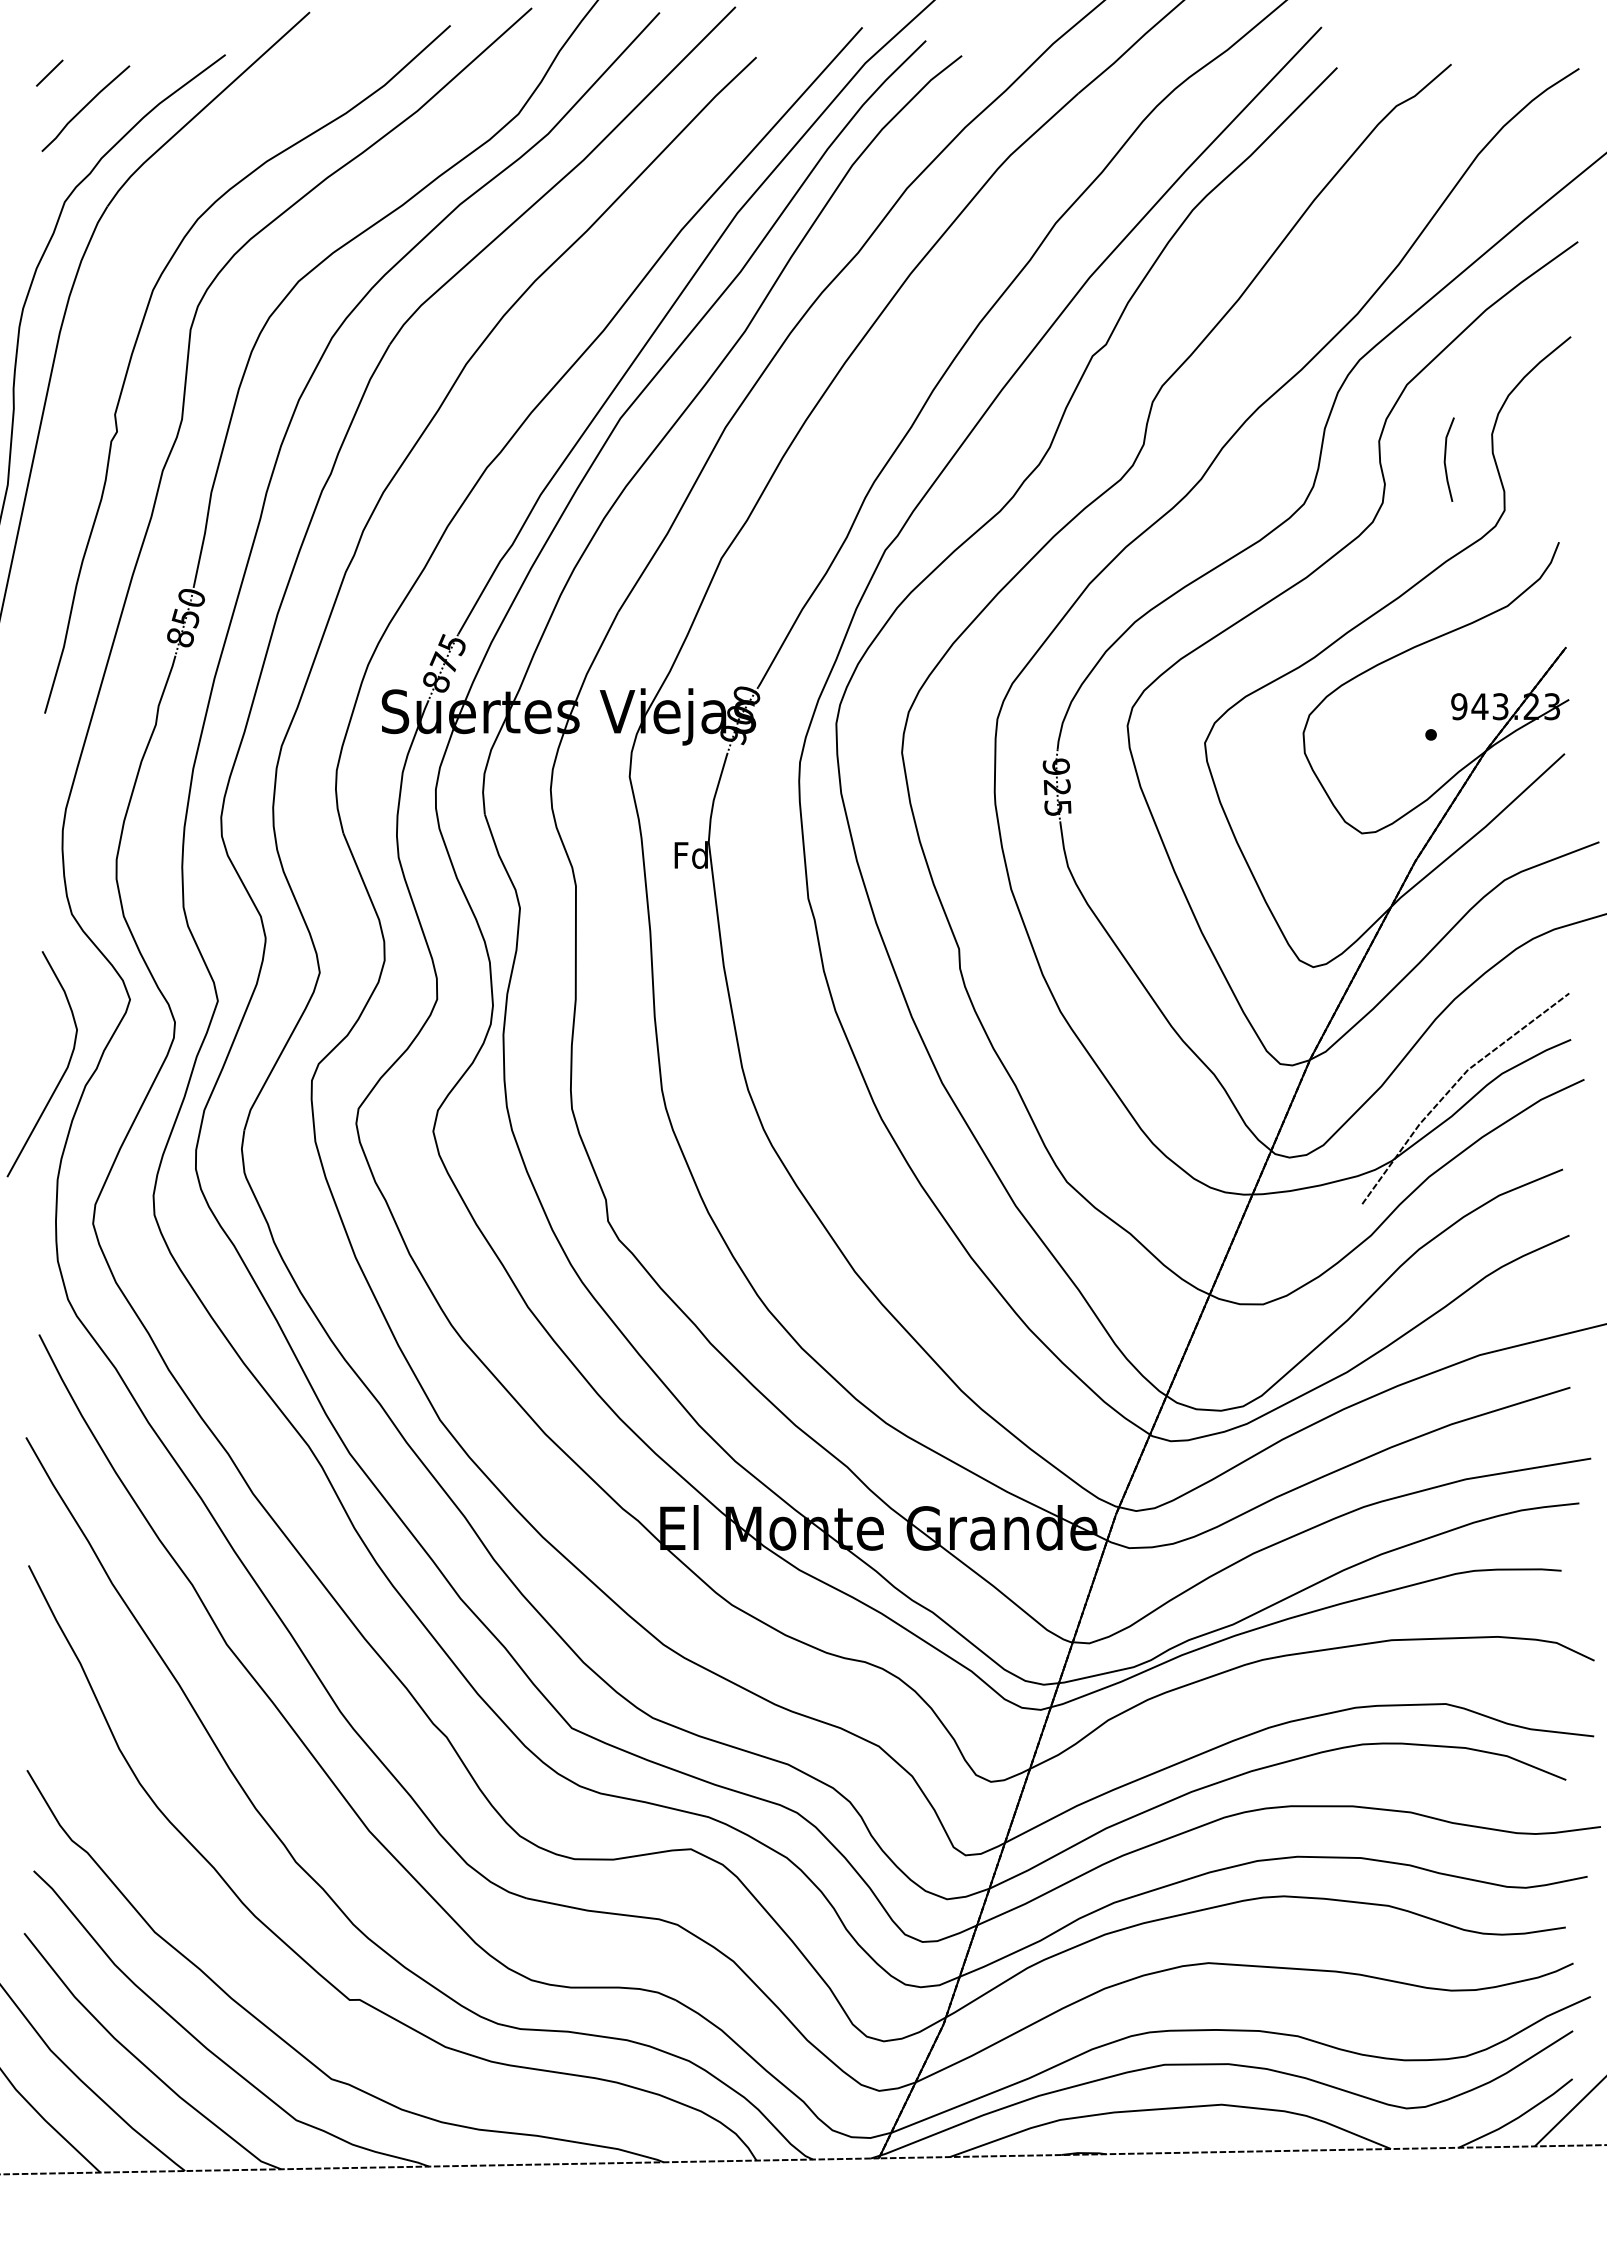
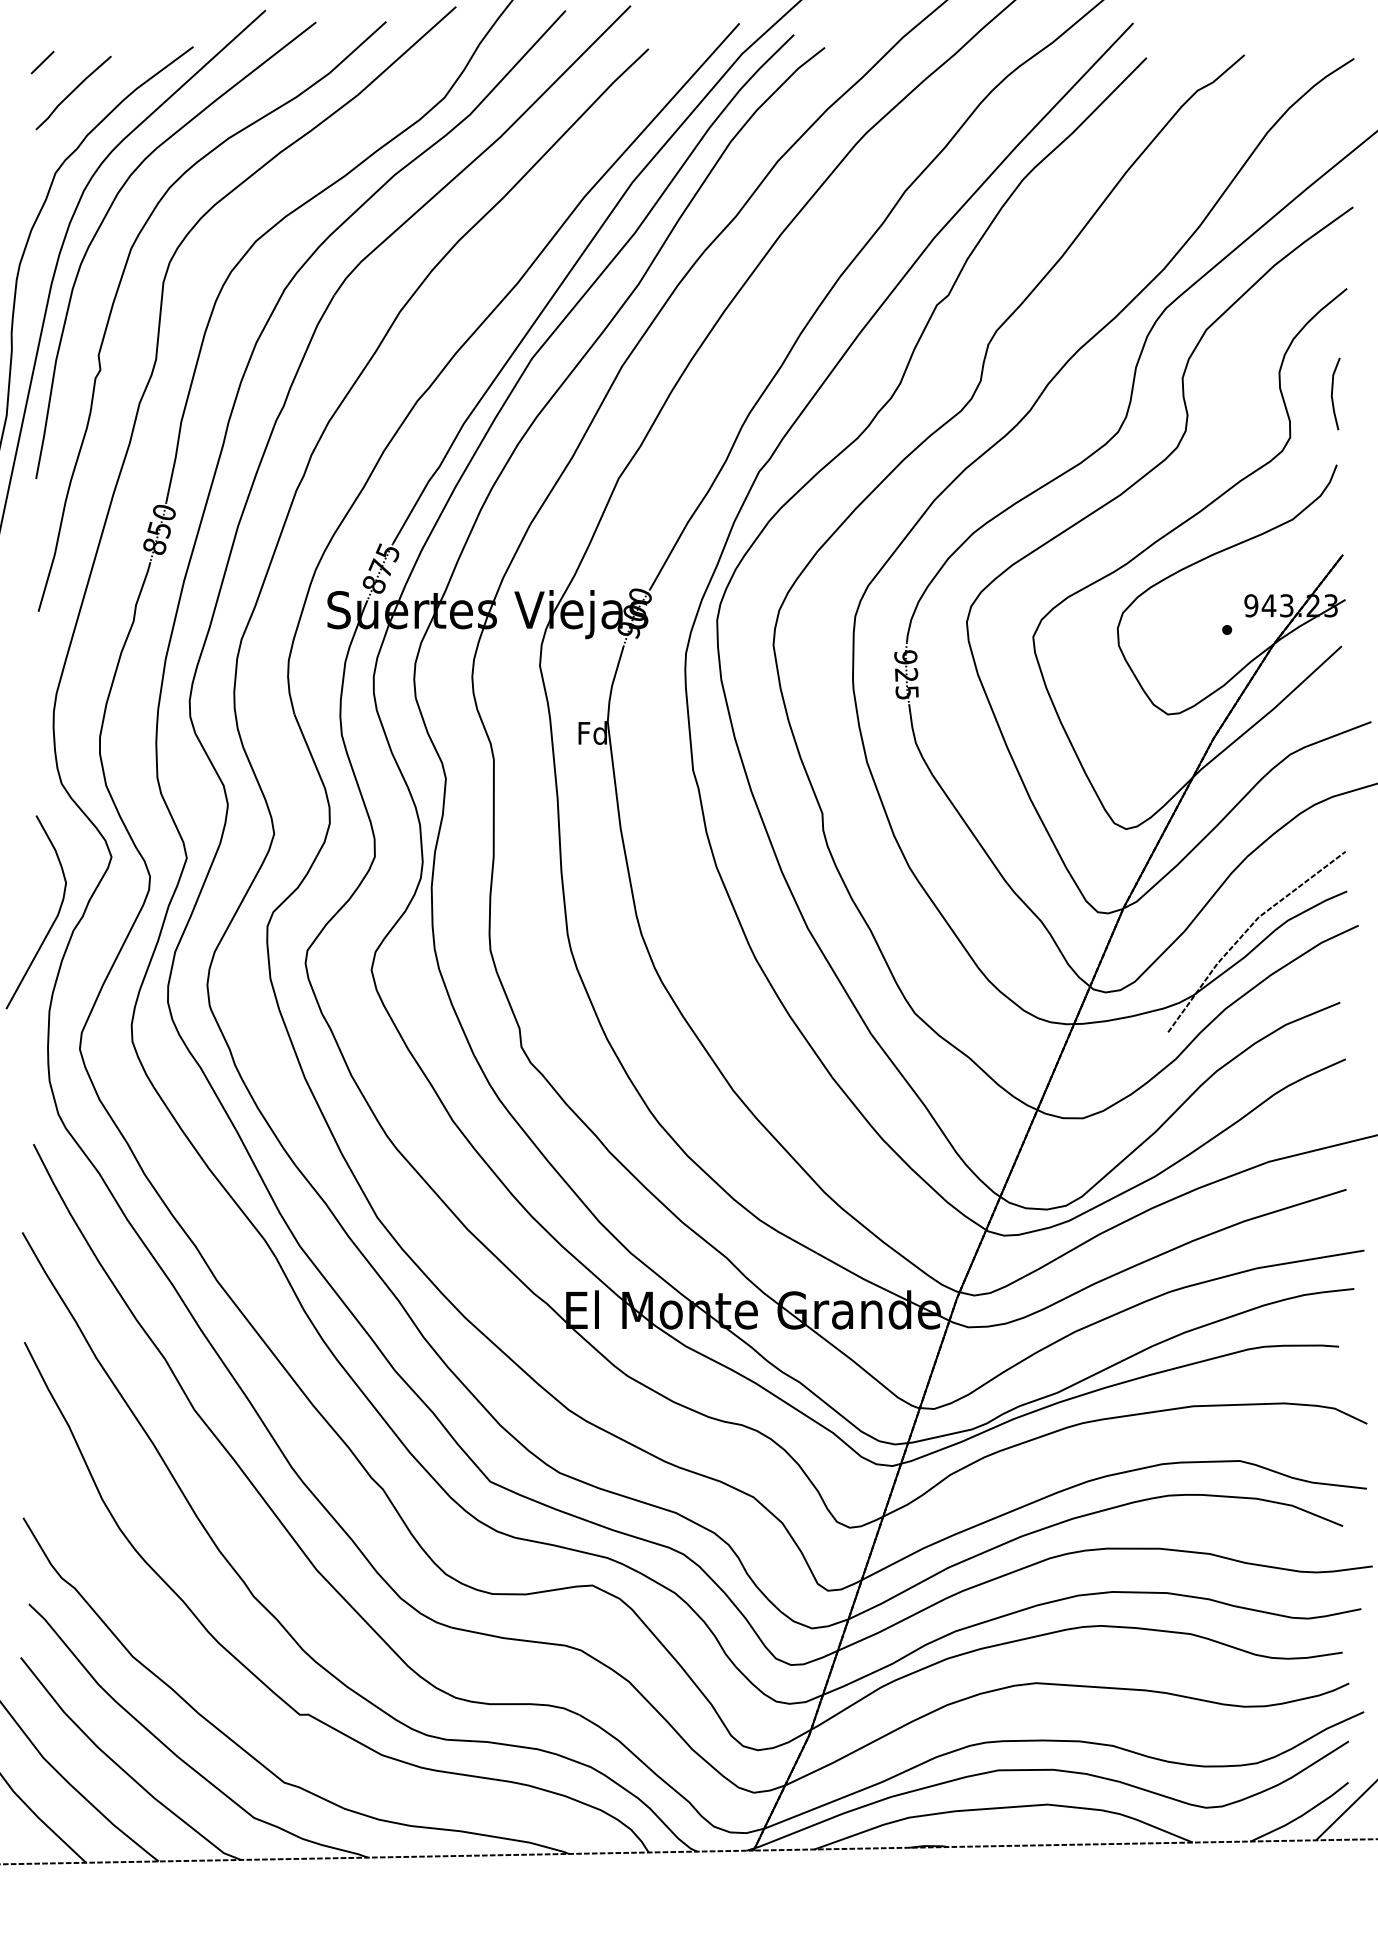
curve: (127, 246) -> (109, 211), added
line: (1445, 459) -> (1332, 393), moved

